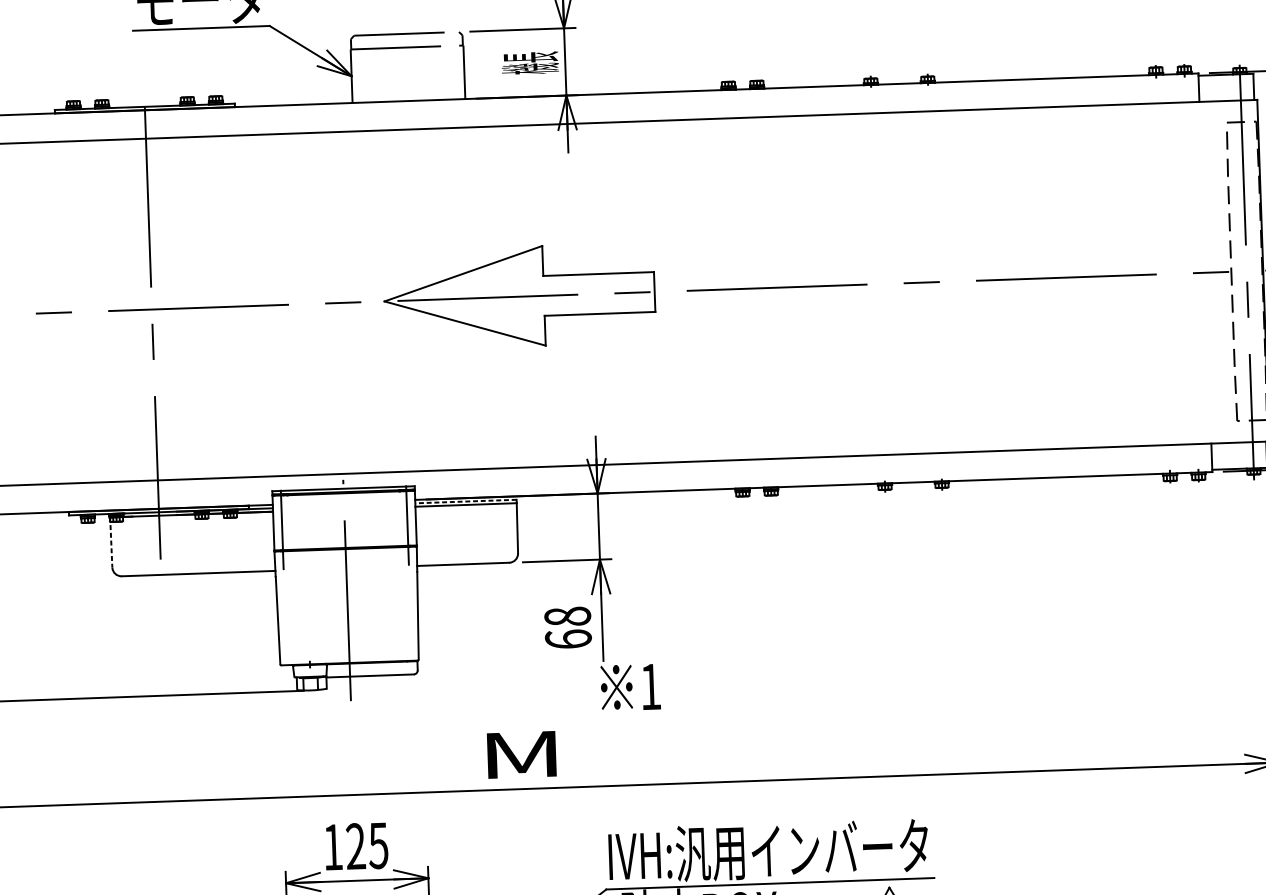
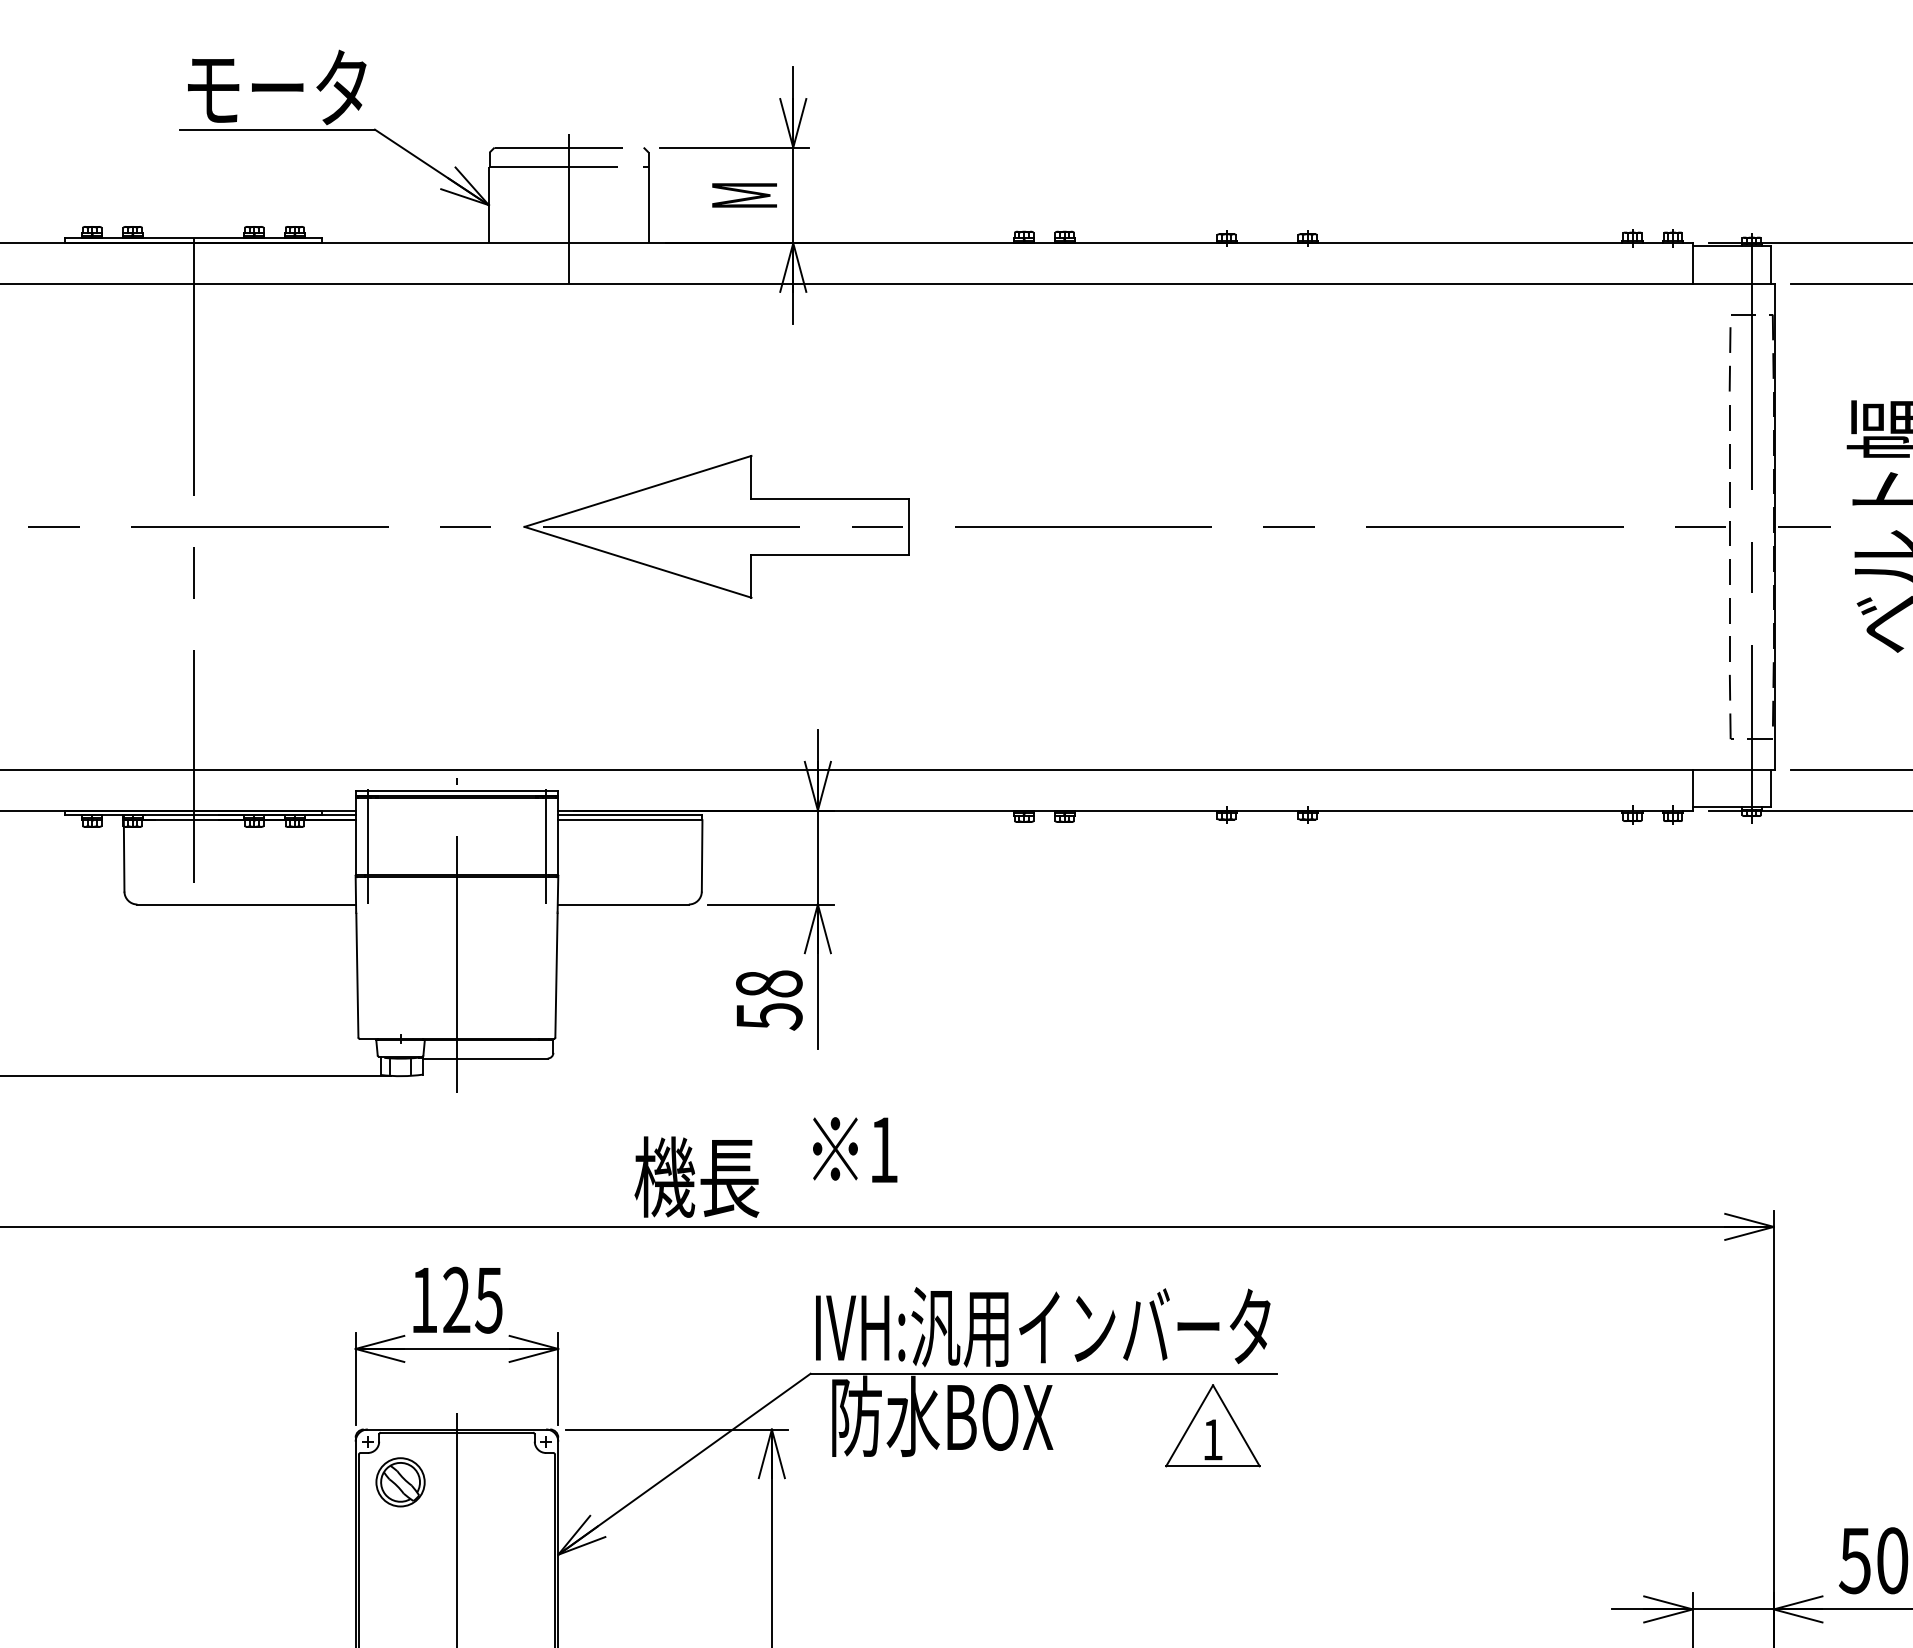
text: (530, 63) -> (743, 195), 機長 -> M
line: (408, 76) -> (569, 208), added
line: (465, 501) -> (629, 815), dashed -> solid
line: (111, 542) -> (124, 855), dashed -> solid
text: (567, 639) -> (768, 1016), 68 -> 58
text: (630, 687) -> (855, 1149), moved
text: (521, 753) -> (696, 1176), M -> 機長

